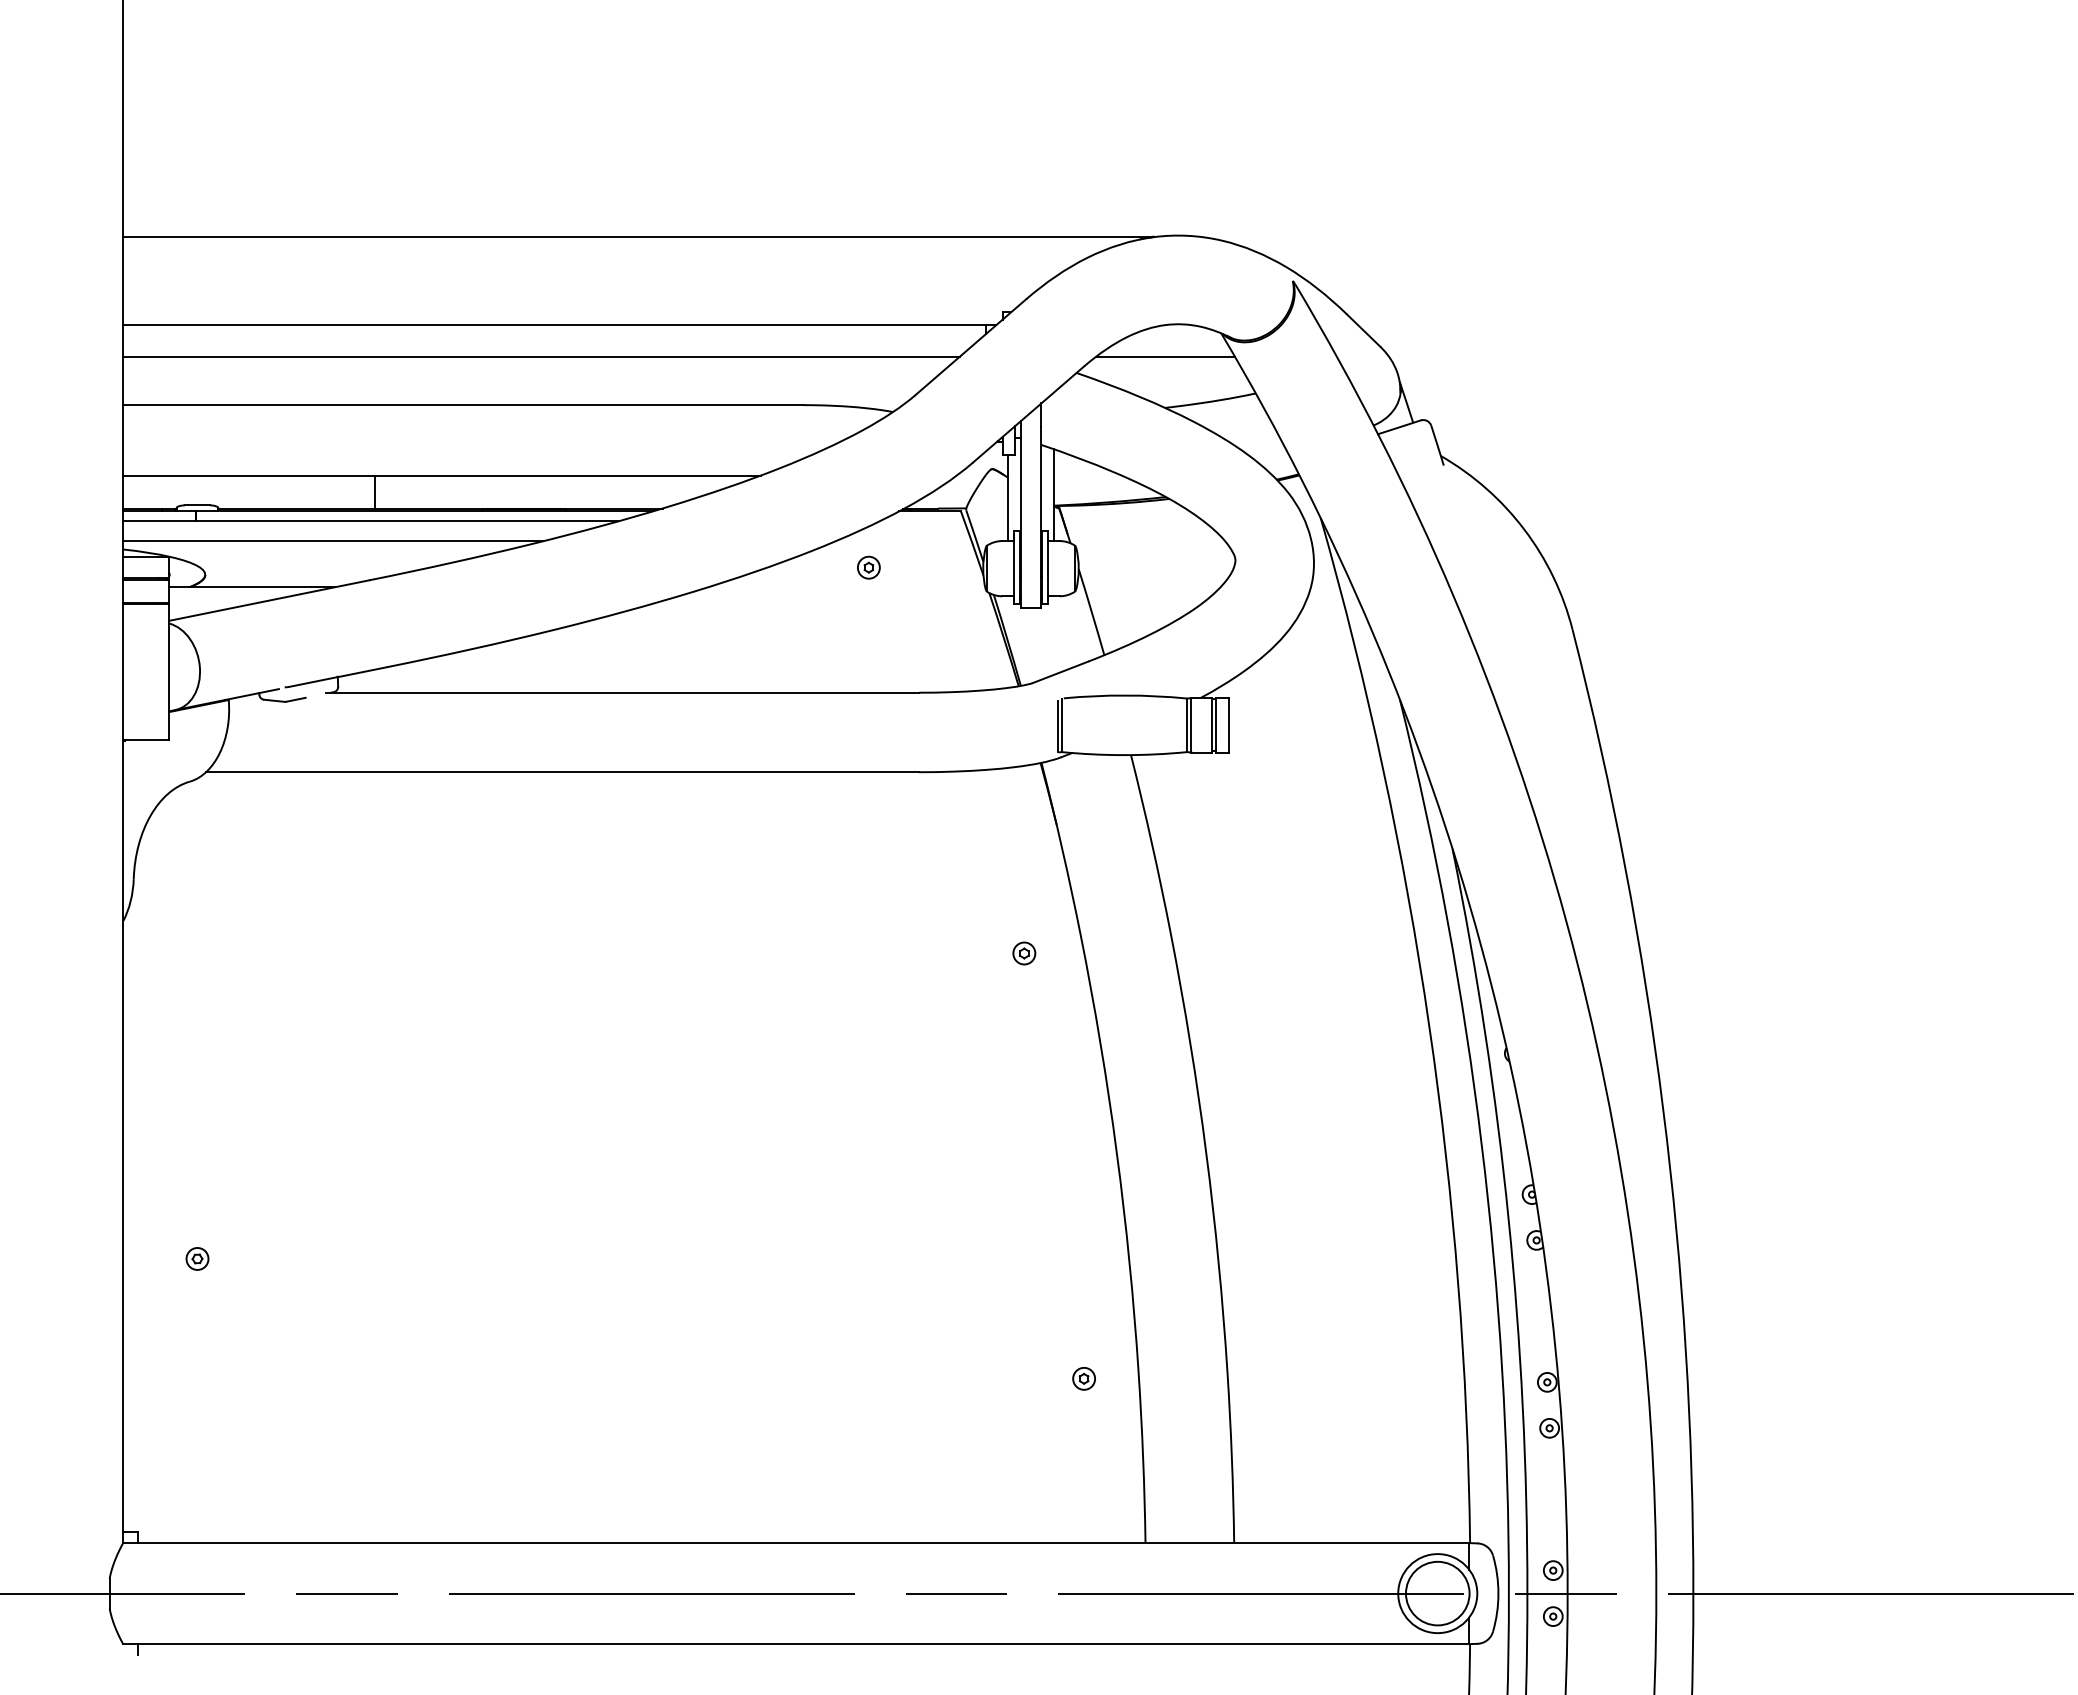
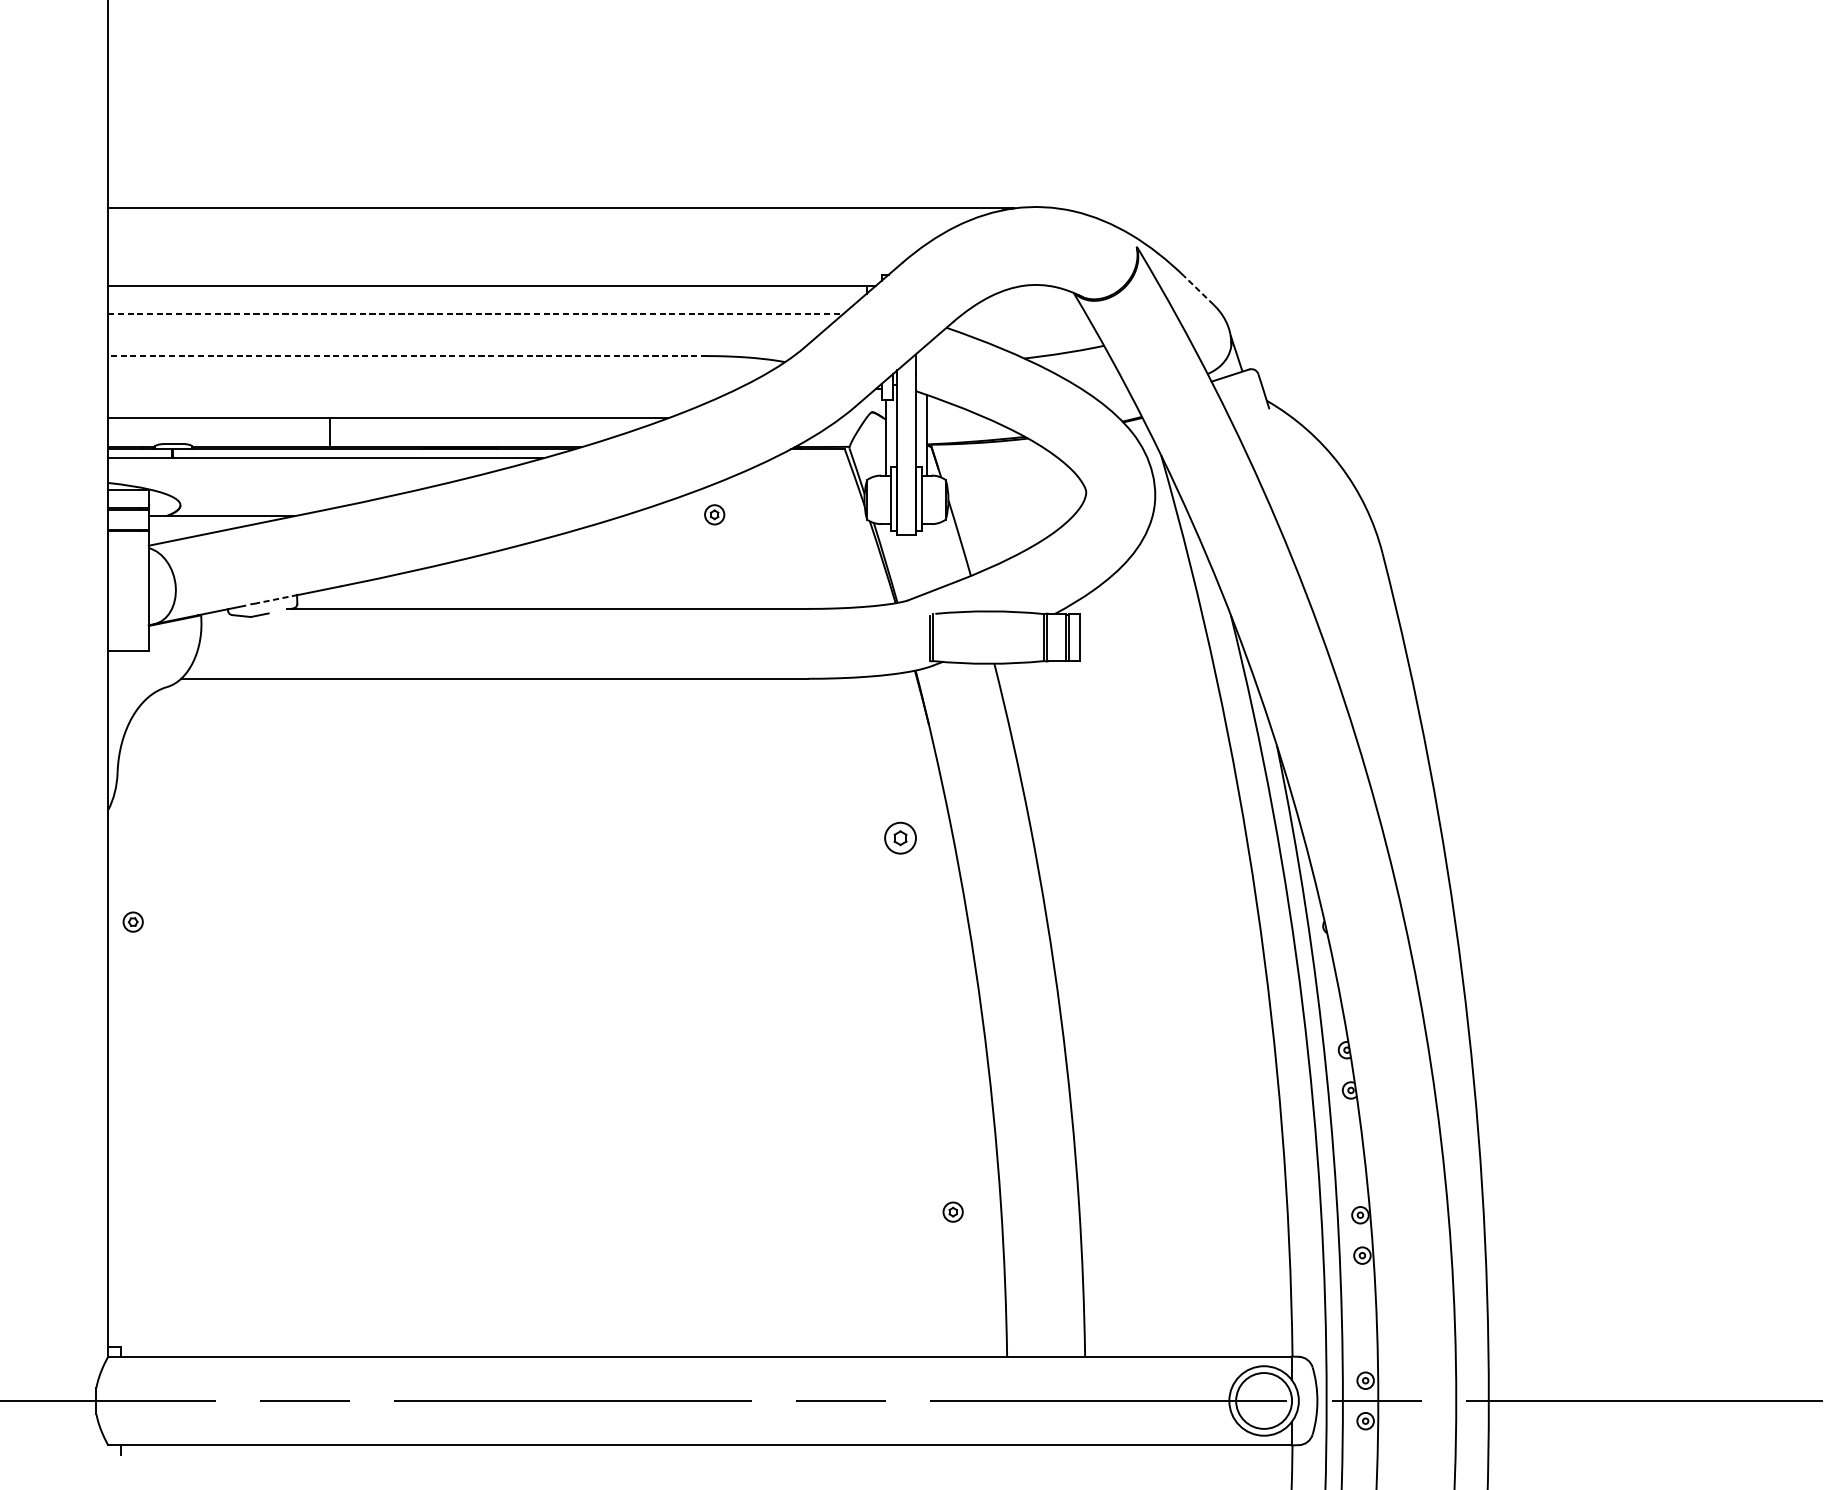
line: (1363, 330) -> (1198, 290), solid -> dashed
line: (541, 356) -> (476, 313), solid -> dashed
line: (1165, 356) -> (1024, 313), removed
line: (463, 405) -> (407, 356), solid -> dashed
line: (332, 541) -> (292, 475), removed
part: (868, 567) -> (714, 514), moved
line: (313, 682) -> (275, 599), solid -> dashed
part: (1024, 953) -> (900, 838), size x1.6
part: (197, 1258) -> (133, 921), moved

